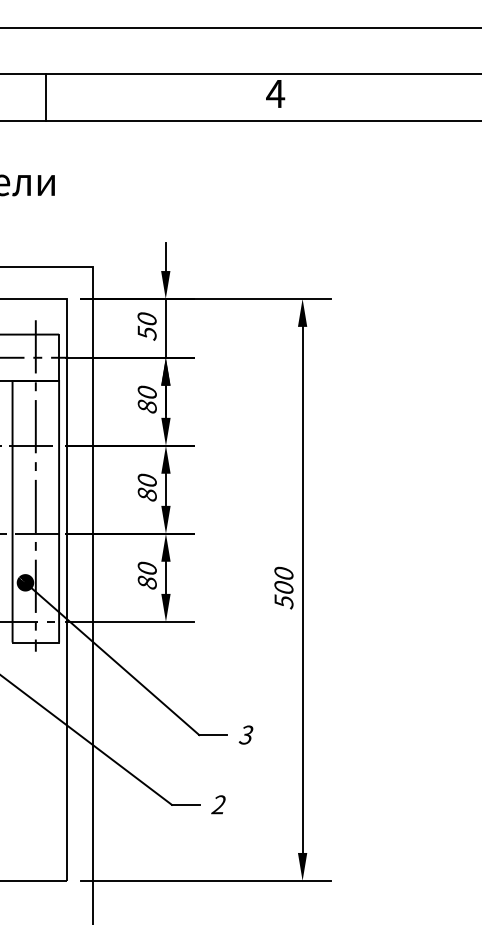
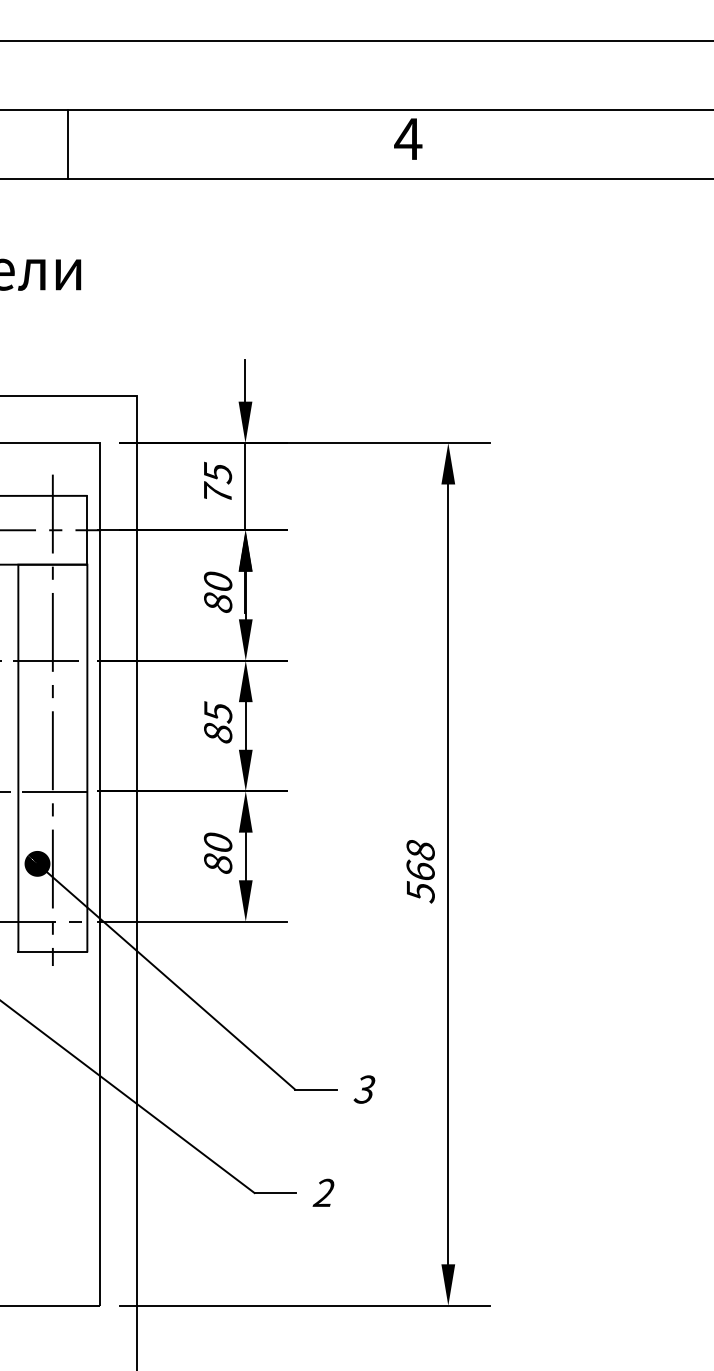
text: (146, 325) -> (216, 482), 50 -> 75
text: (146, 480) -> (216, 712), 80 -> 85
text: (283, 579) -> (420, 858), 500 -> 568

